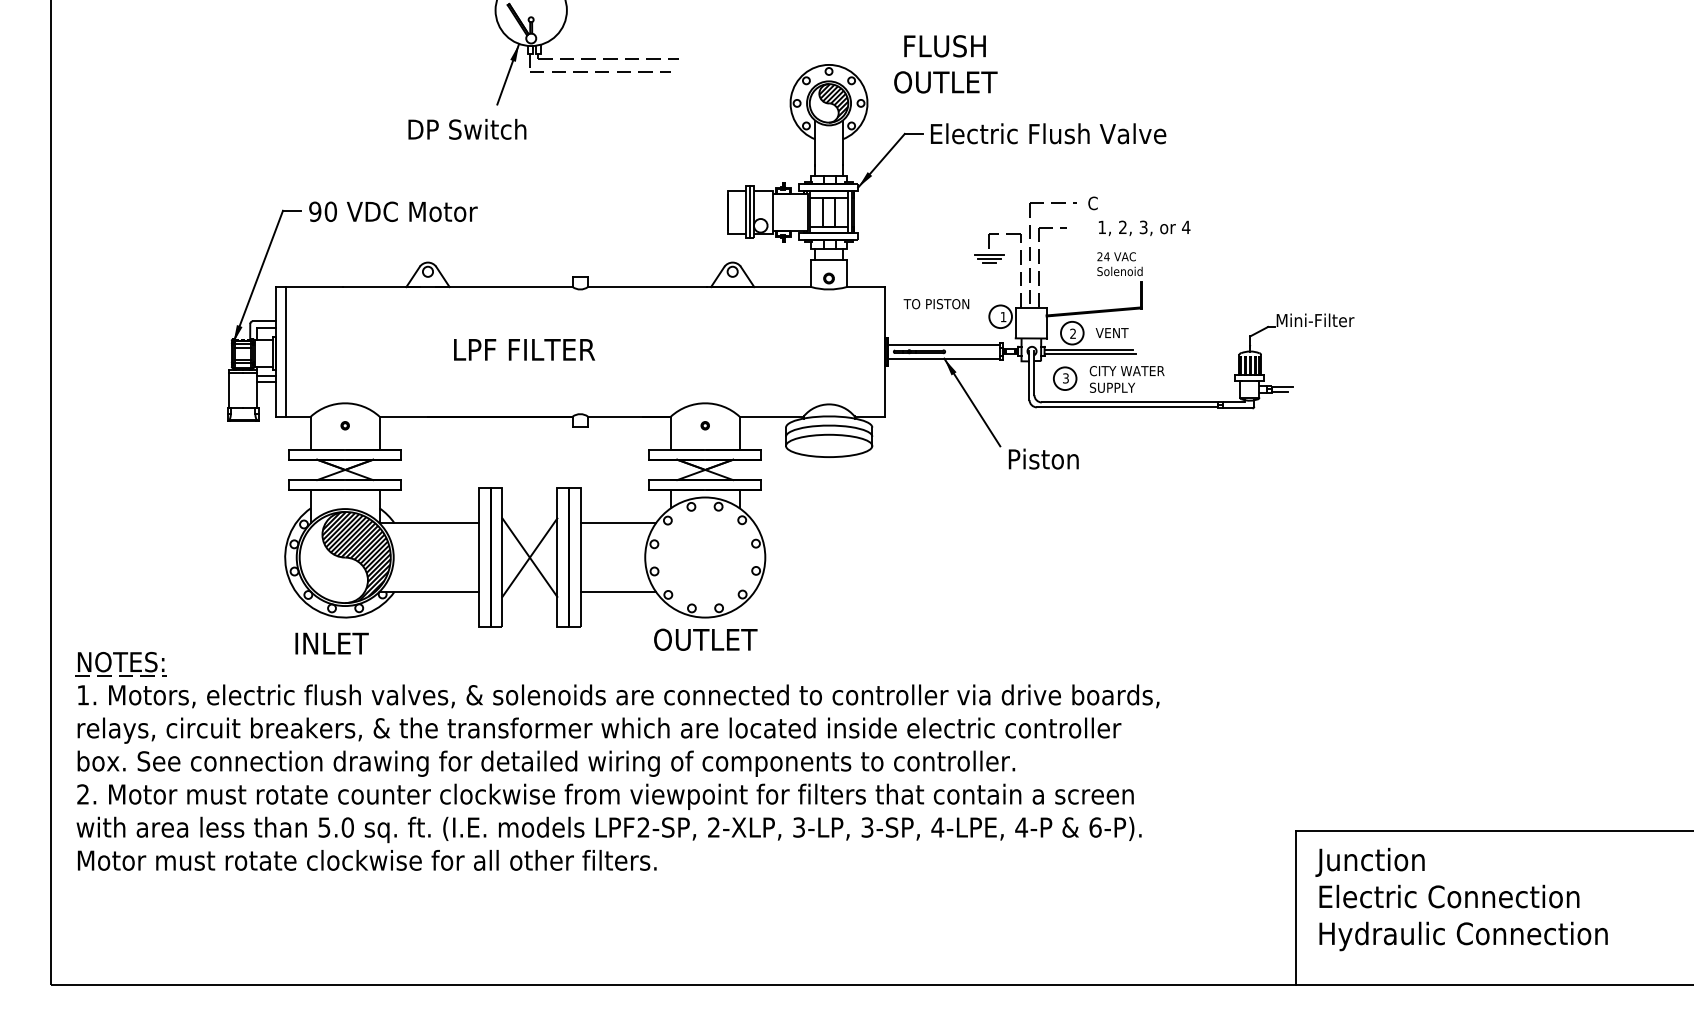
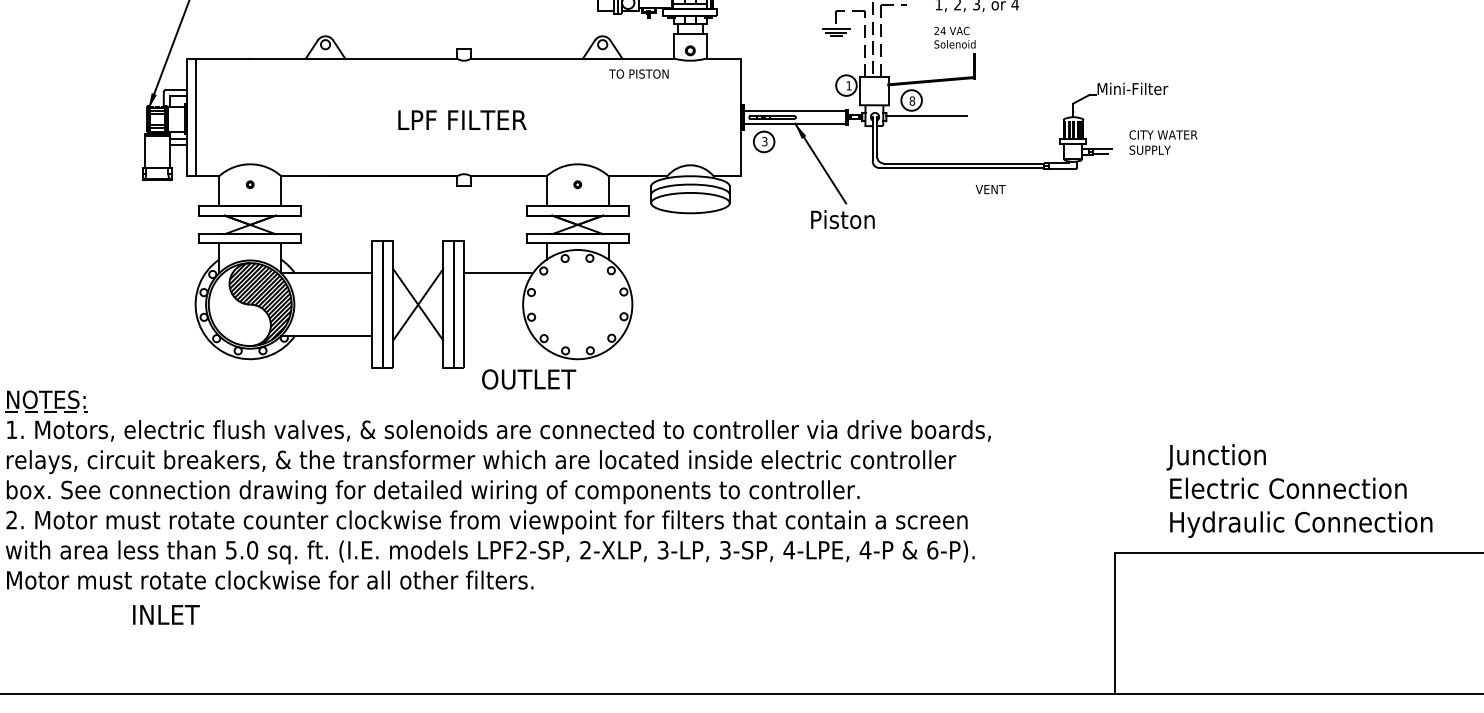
text: (936, 304) -> (638, 74), moved
text: (1111, 332) -> (990, 189), moved
text: (1073, 333) -> (912, 100), 2 -> 8
text: (524, 349) -> (462, 119), moved
line: (1090, 353) -> (928, 118), removed
part: (1065, 378) -> (764, 141), moved
text: (1126, 379) -> (1162, 142), moved
text: (1043, 458) -> (842, 219), moved
line: (617, 591) -> (497, 335), removed
text: (705, 639) -> (528, 379), moved
text: (331, 643) -> (165, 614), moved
text: (1461, 899) -> (1299, 491), moved

